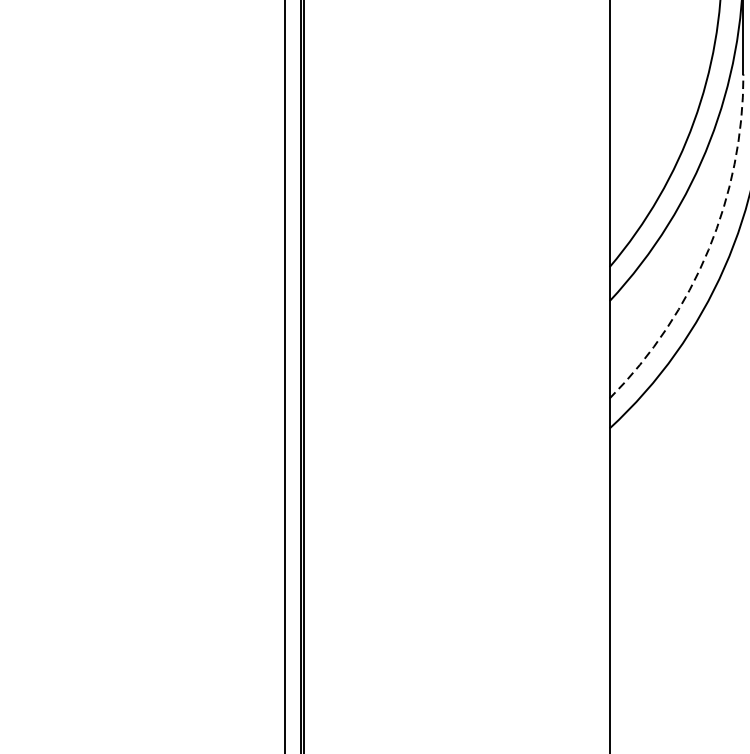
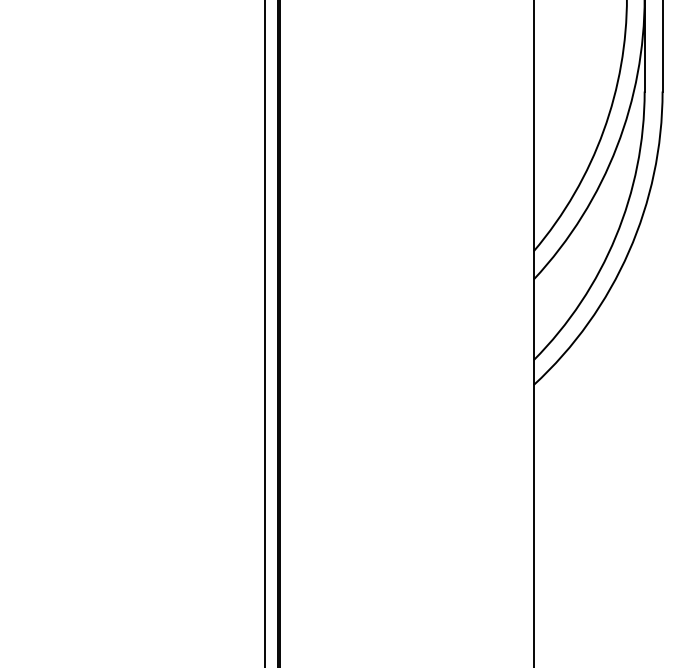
arc: (708, 249) -> (615, 236), dashed -> solid

